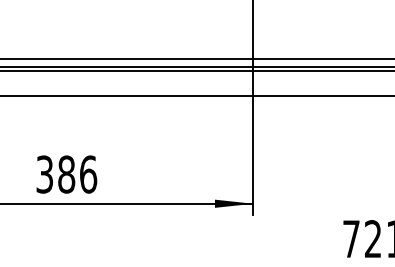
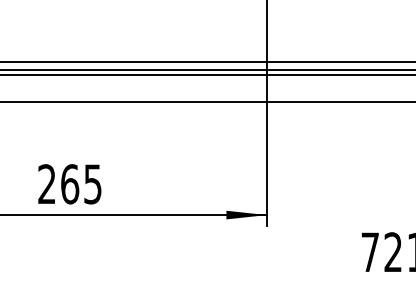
text: (67, 174) -> (70, 184), 386 -> 265

